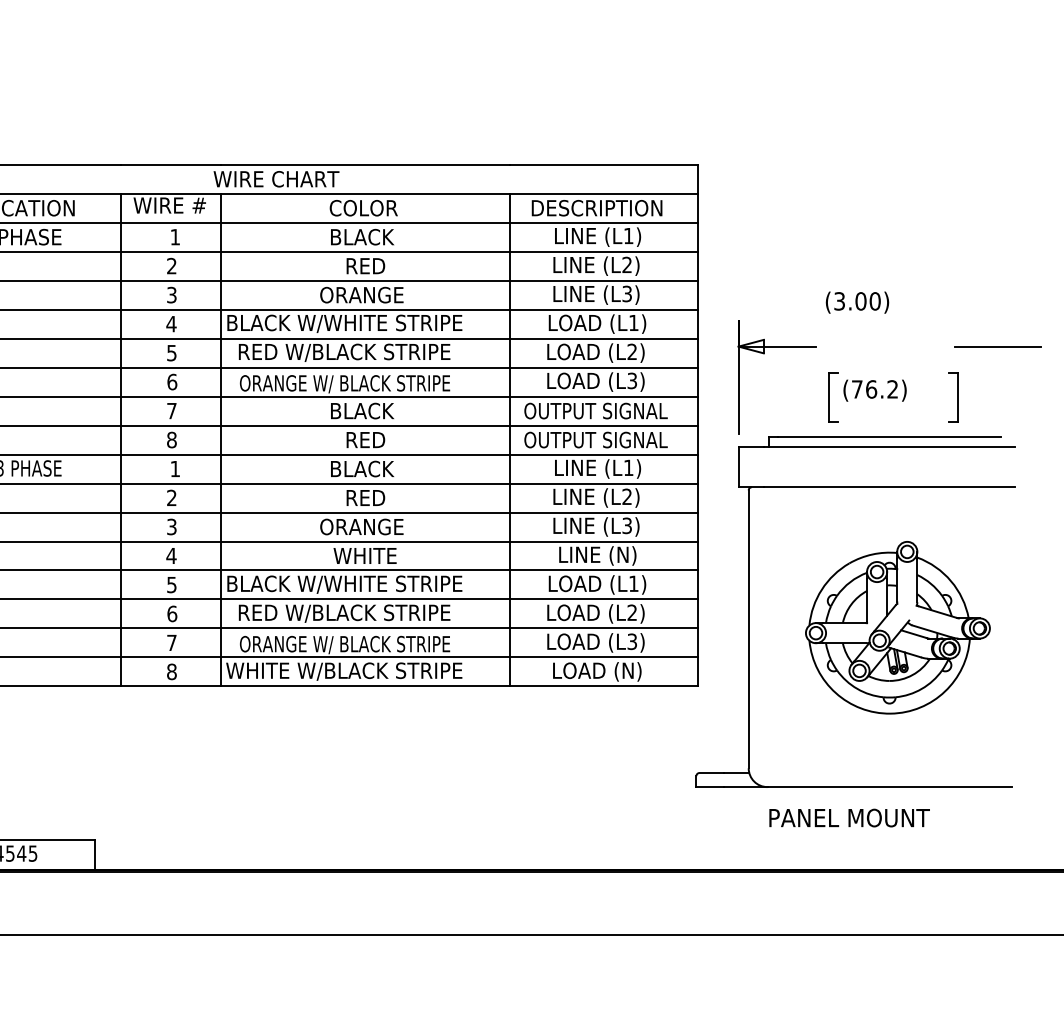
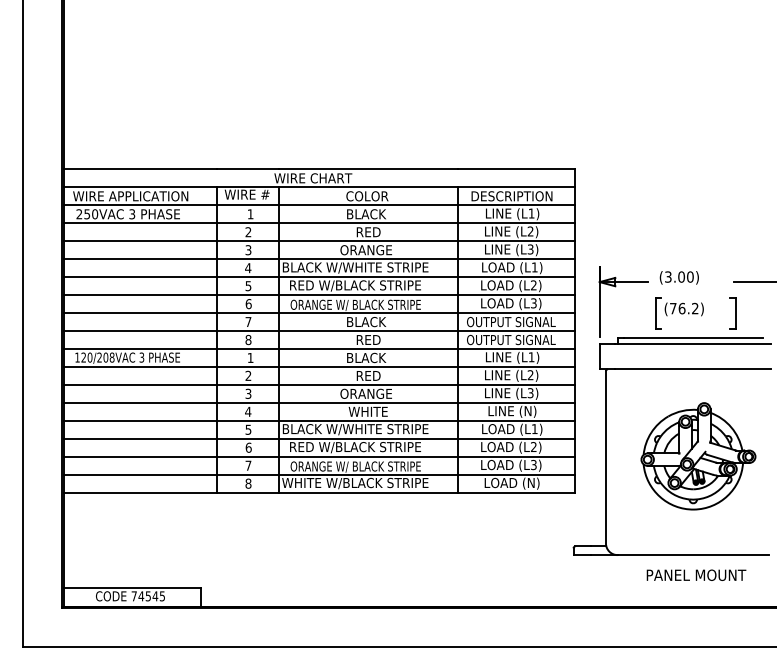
text: (856, 302) -> (678, 277), moved
text: (849, 816) -> (696, 574), moved

